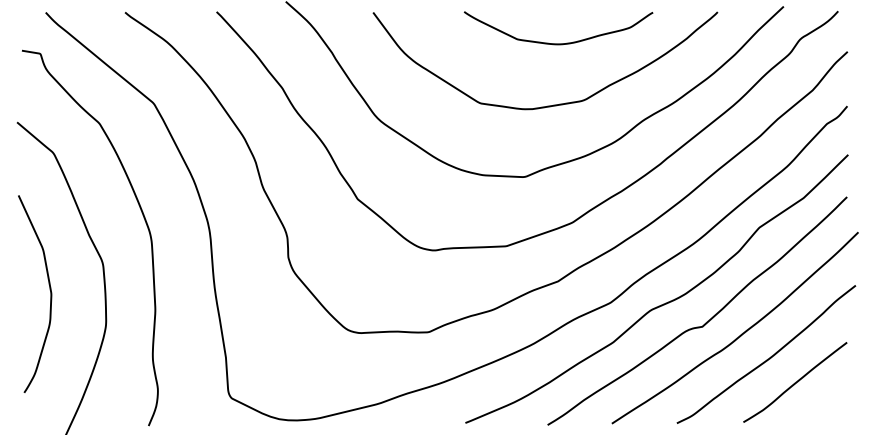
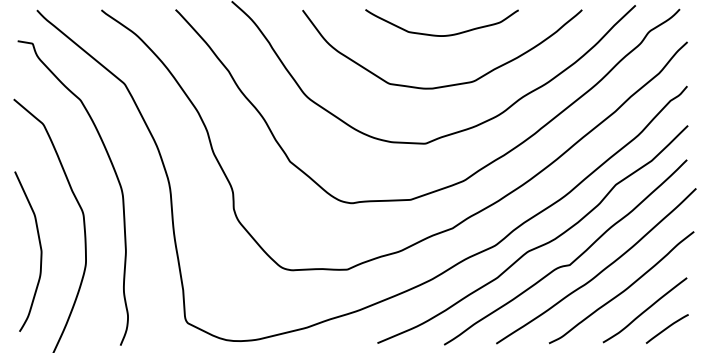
curve: (551, 42) -> (436, 34), moved
curve: (50, 293) -> (40, 251), moved
curve: (821, 404) -> (666, 328), added

